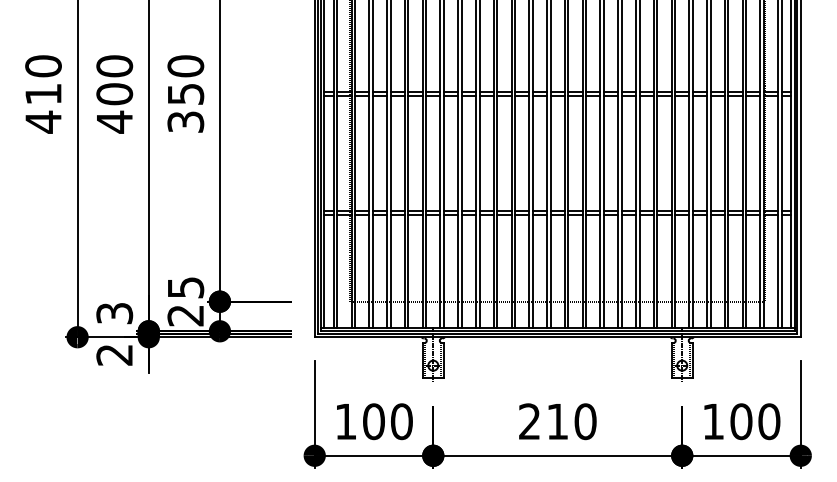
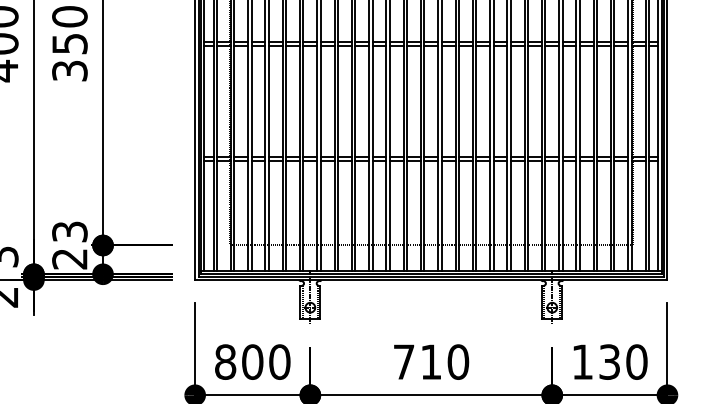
text: (185, 287) -> (69, 231), 25 -> 23
text: (345, 421) -> (225, 361), 100 -> 800
text: (529, 421) -> (403, 361), 210 -> 710
text: (741, 421) -> (609, 361), 100 -> 130

